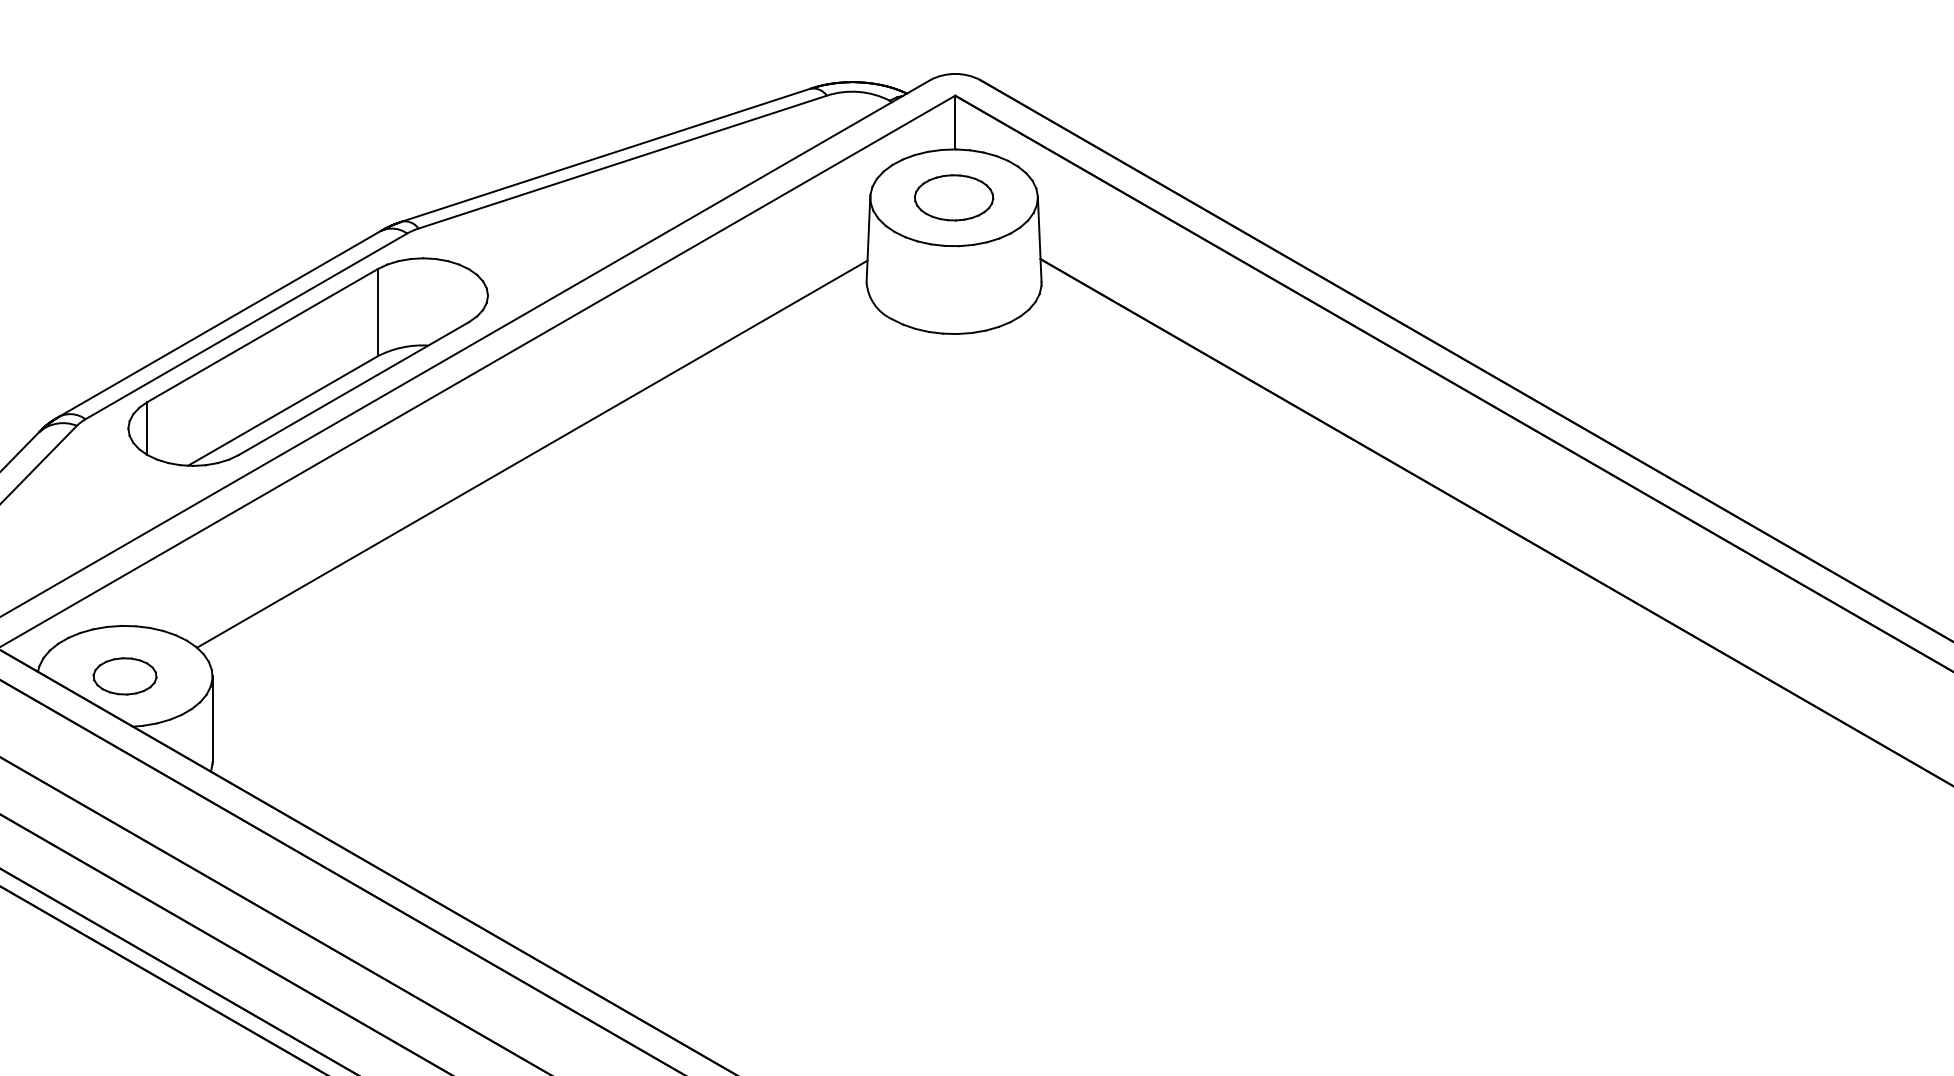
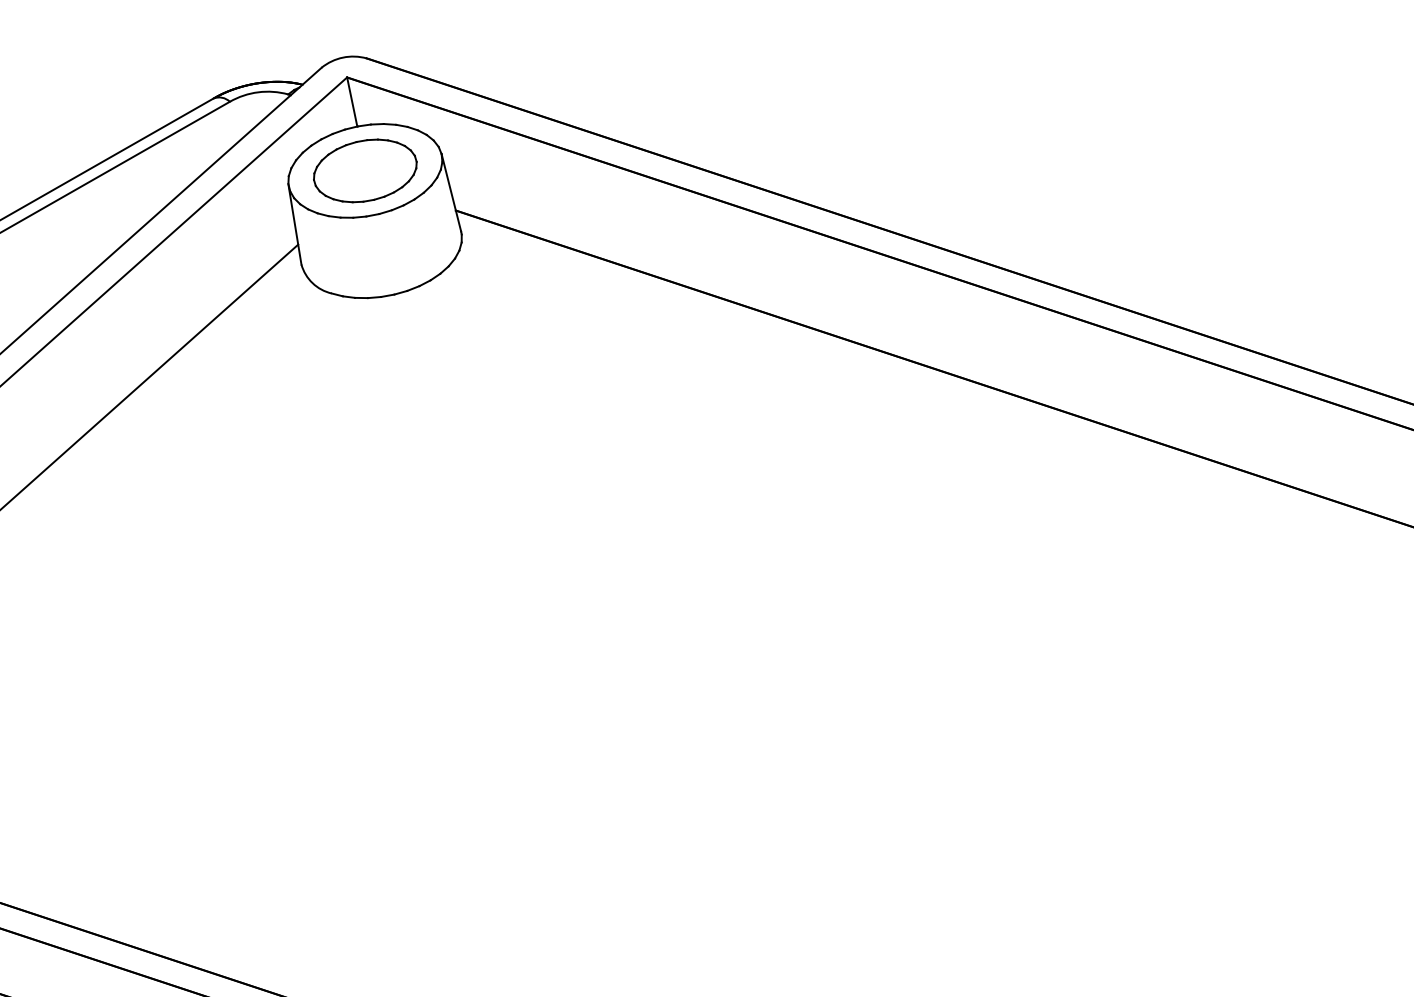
part: (953, 197) -> (364, 170), size x1.43

